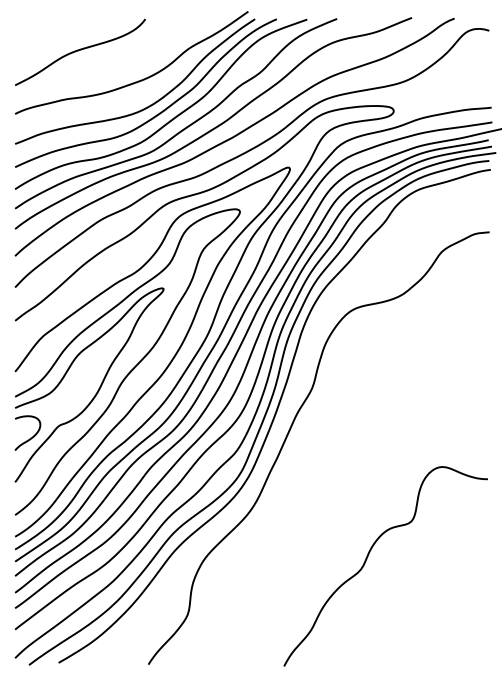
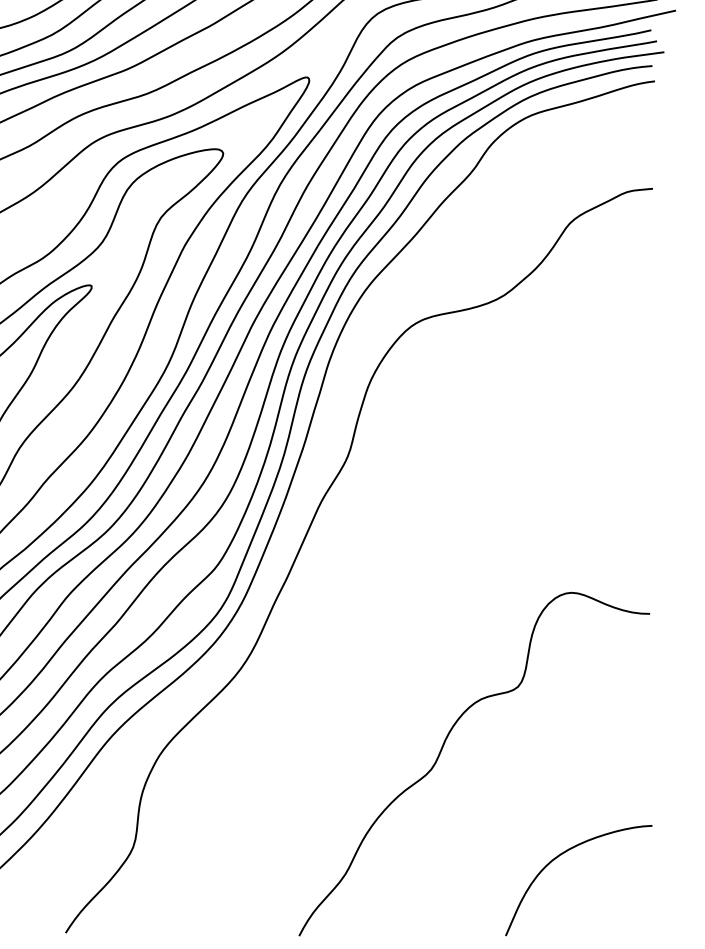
curve: (439, 618) -> (566, 853), added

